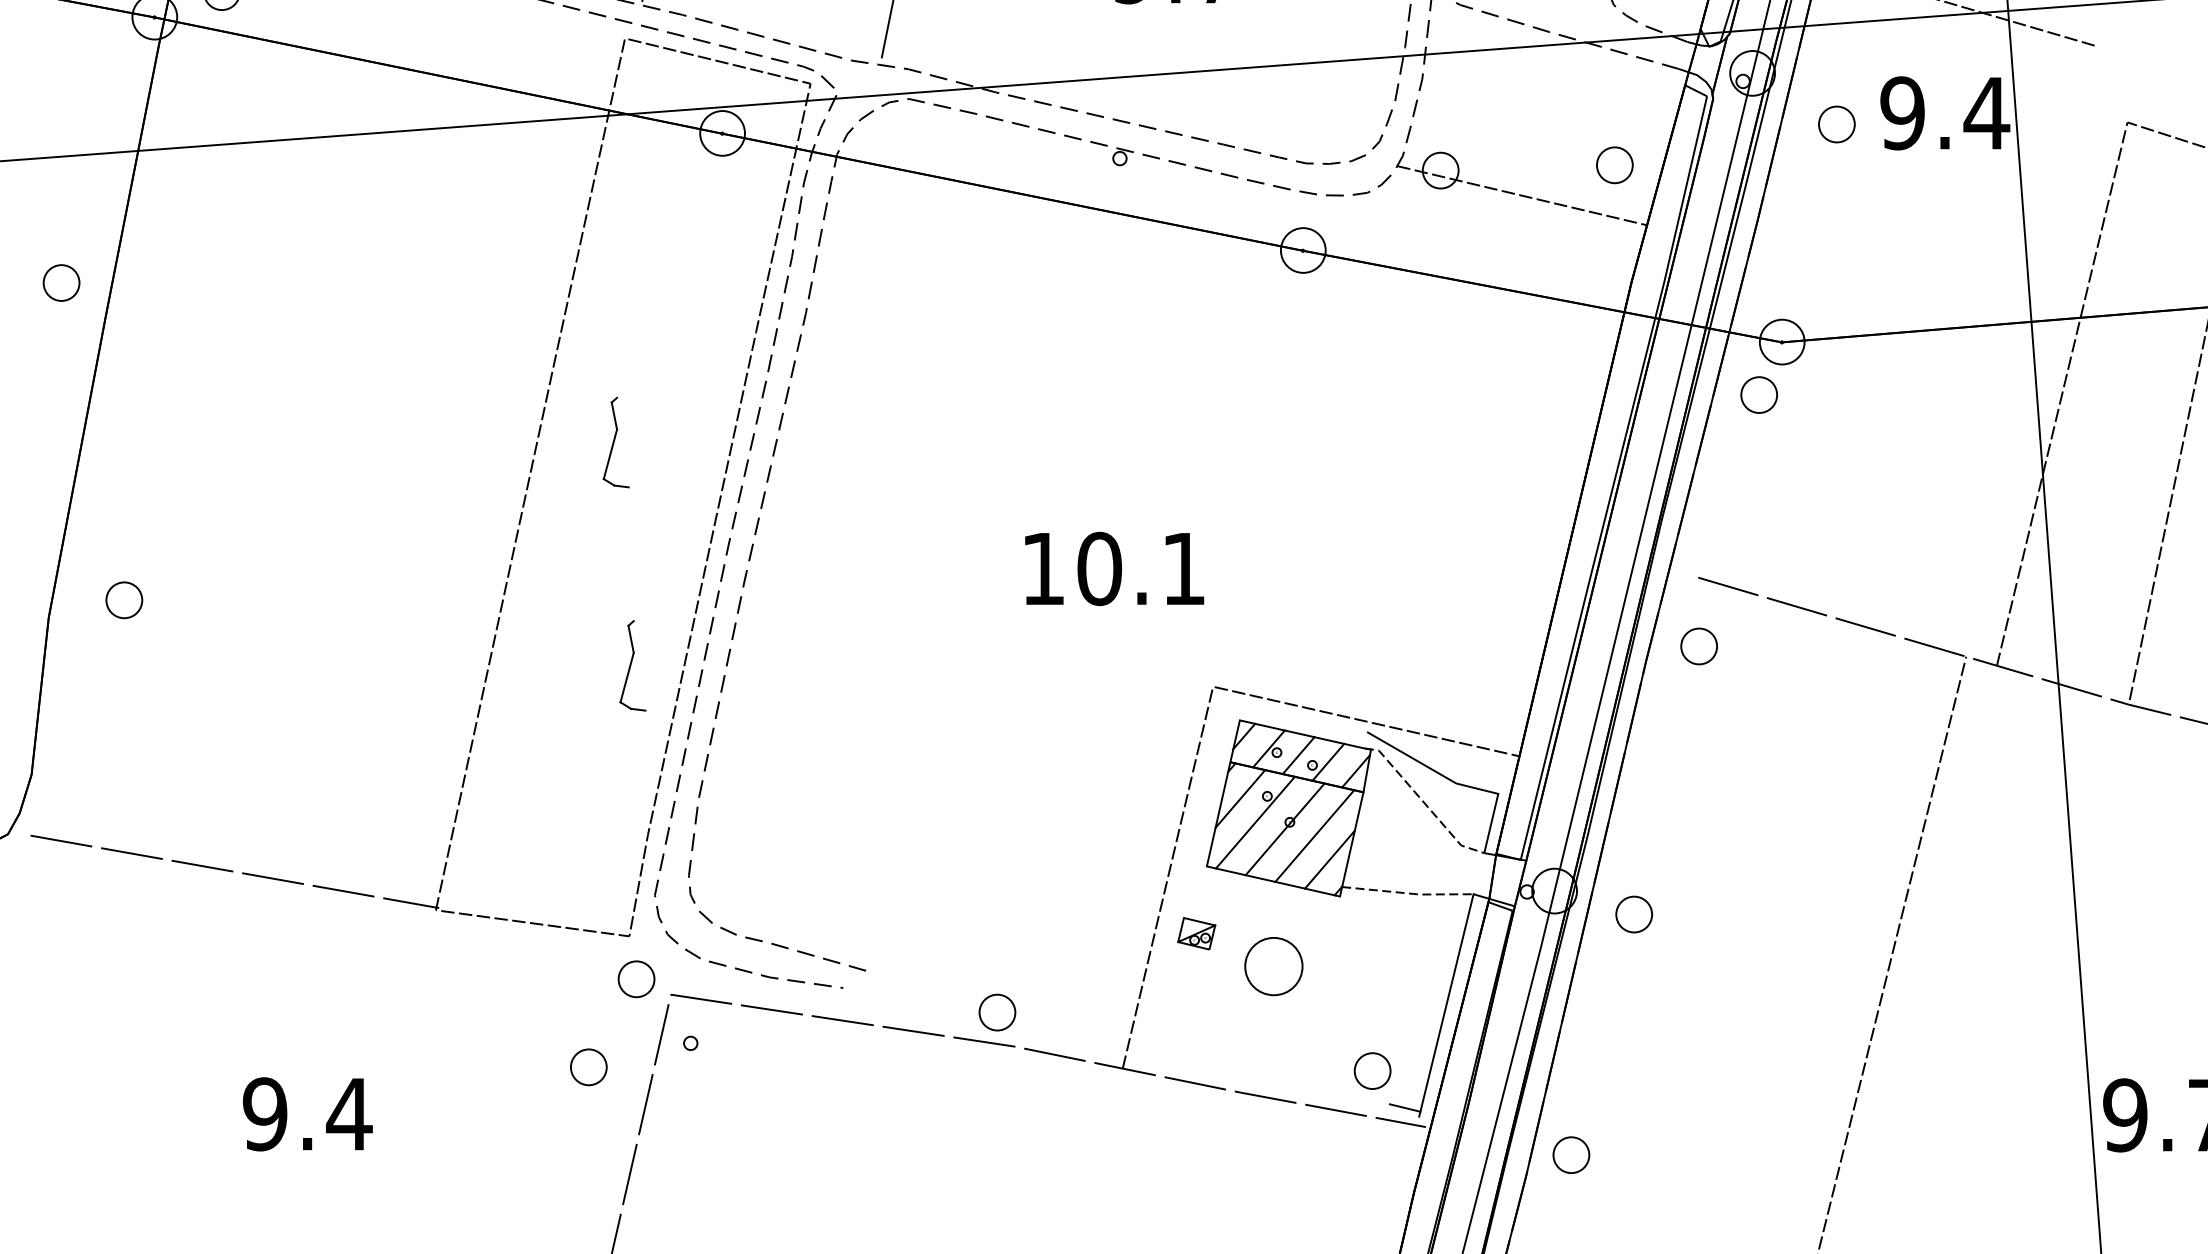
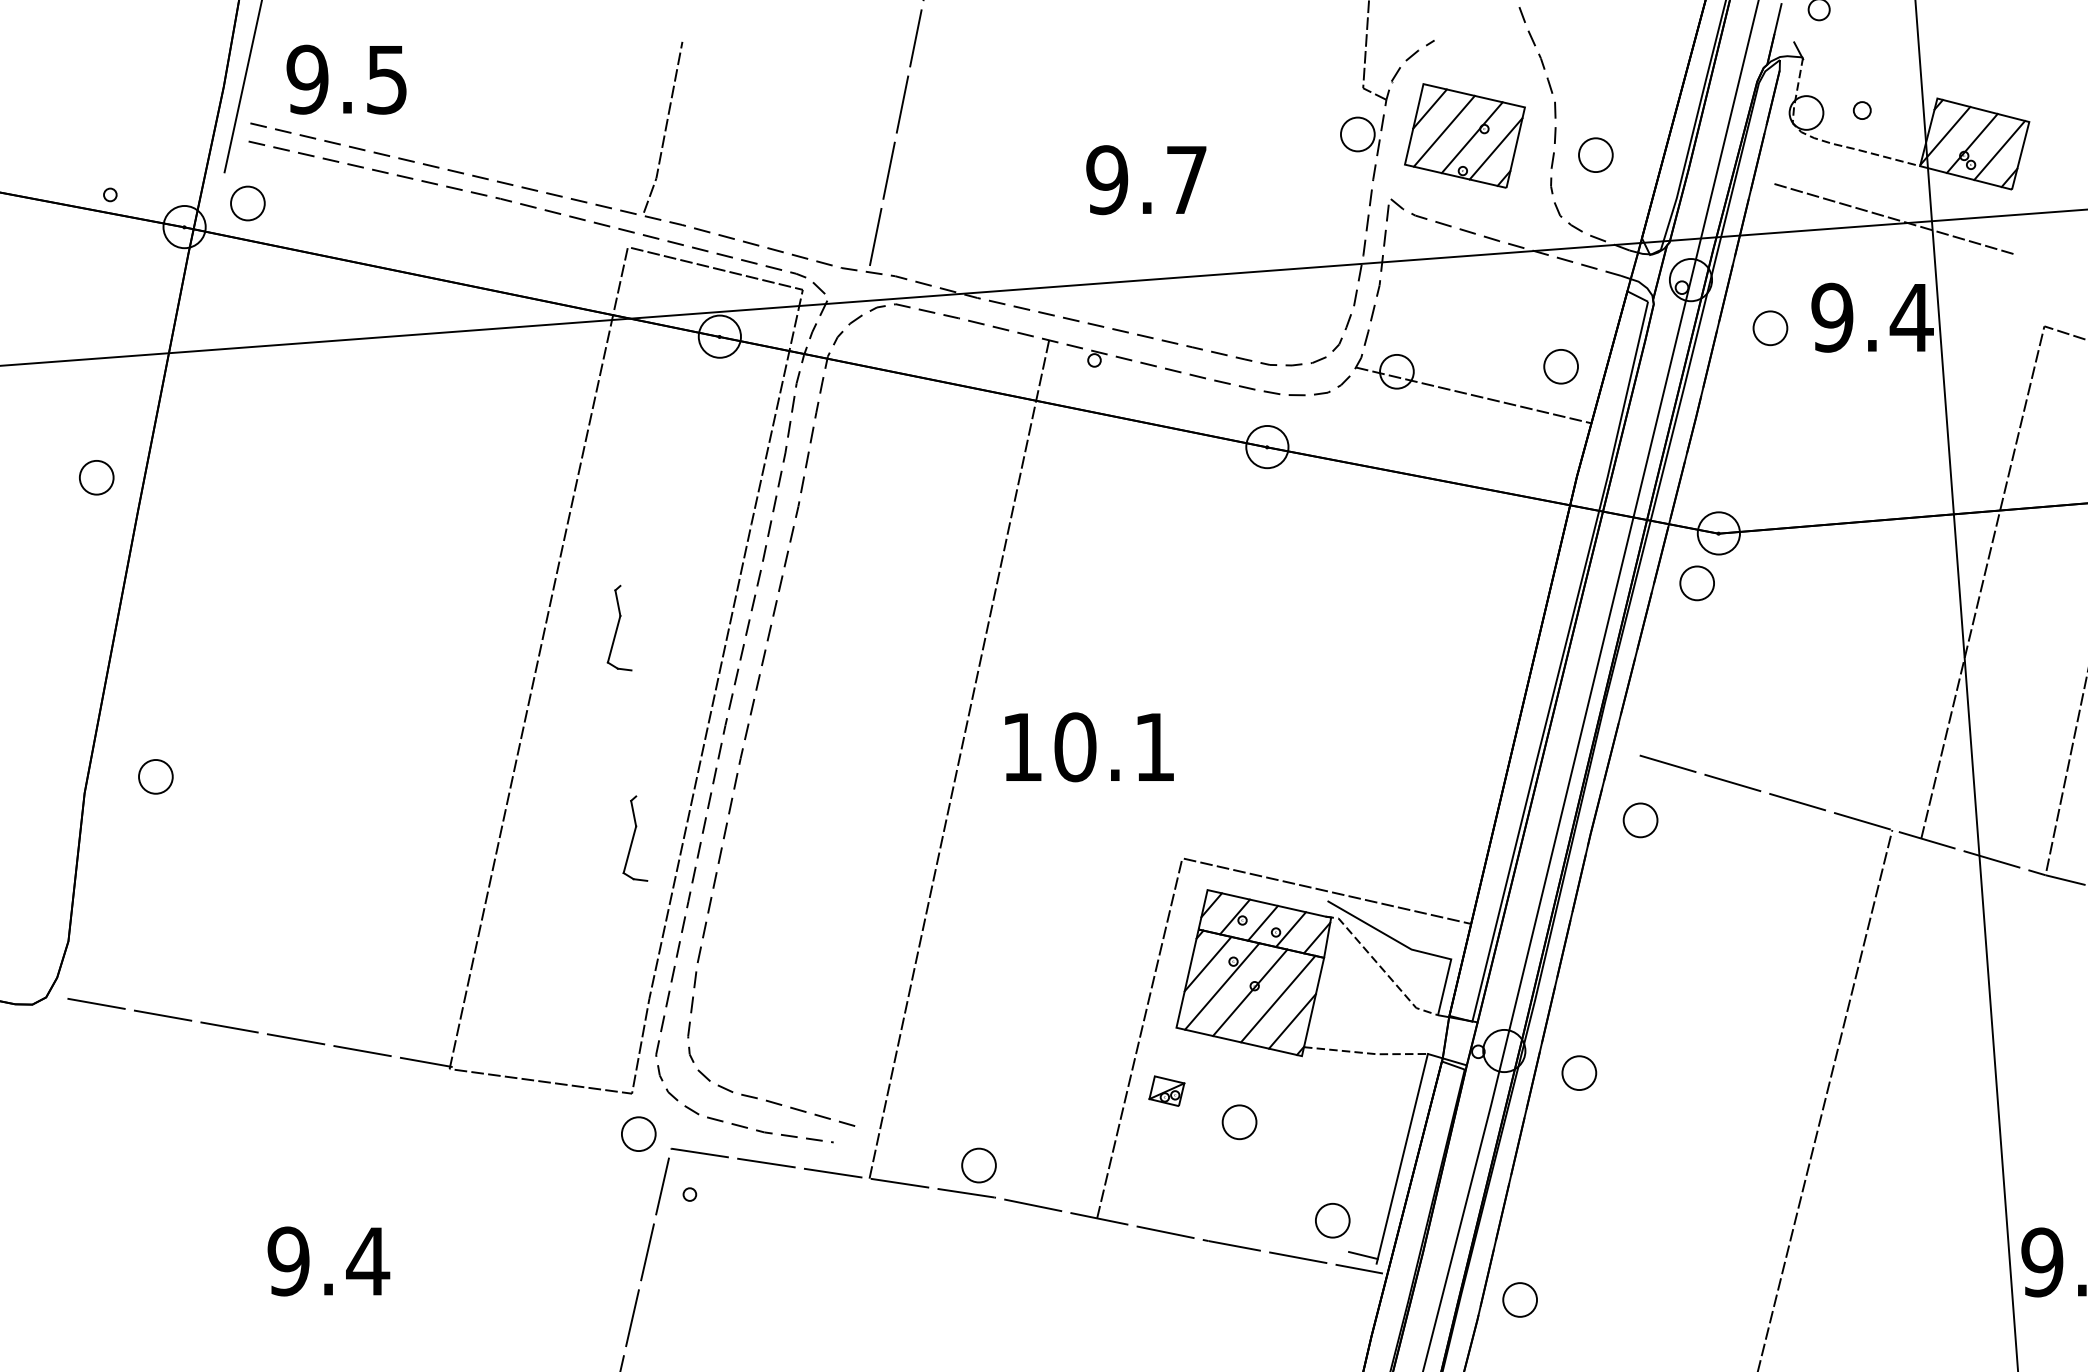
line: (976, 581) -> (959, 759), added
part: (1273, 966) -> (1239, 1122), size x0.62
part: (588, 1066) -> (593, 1216), removed

